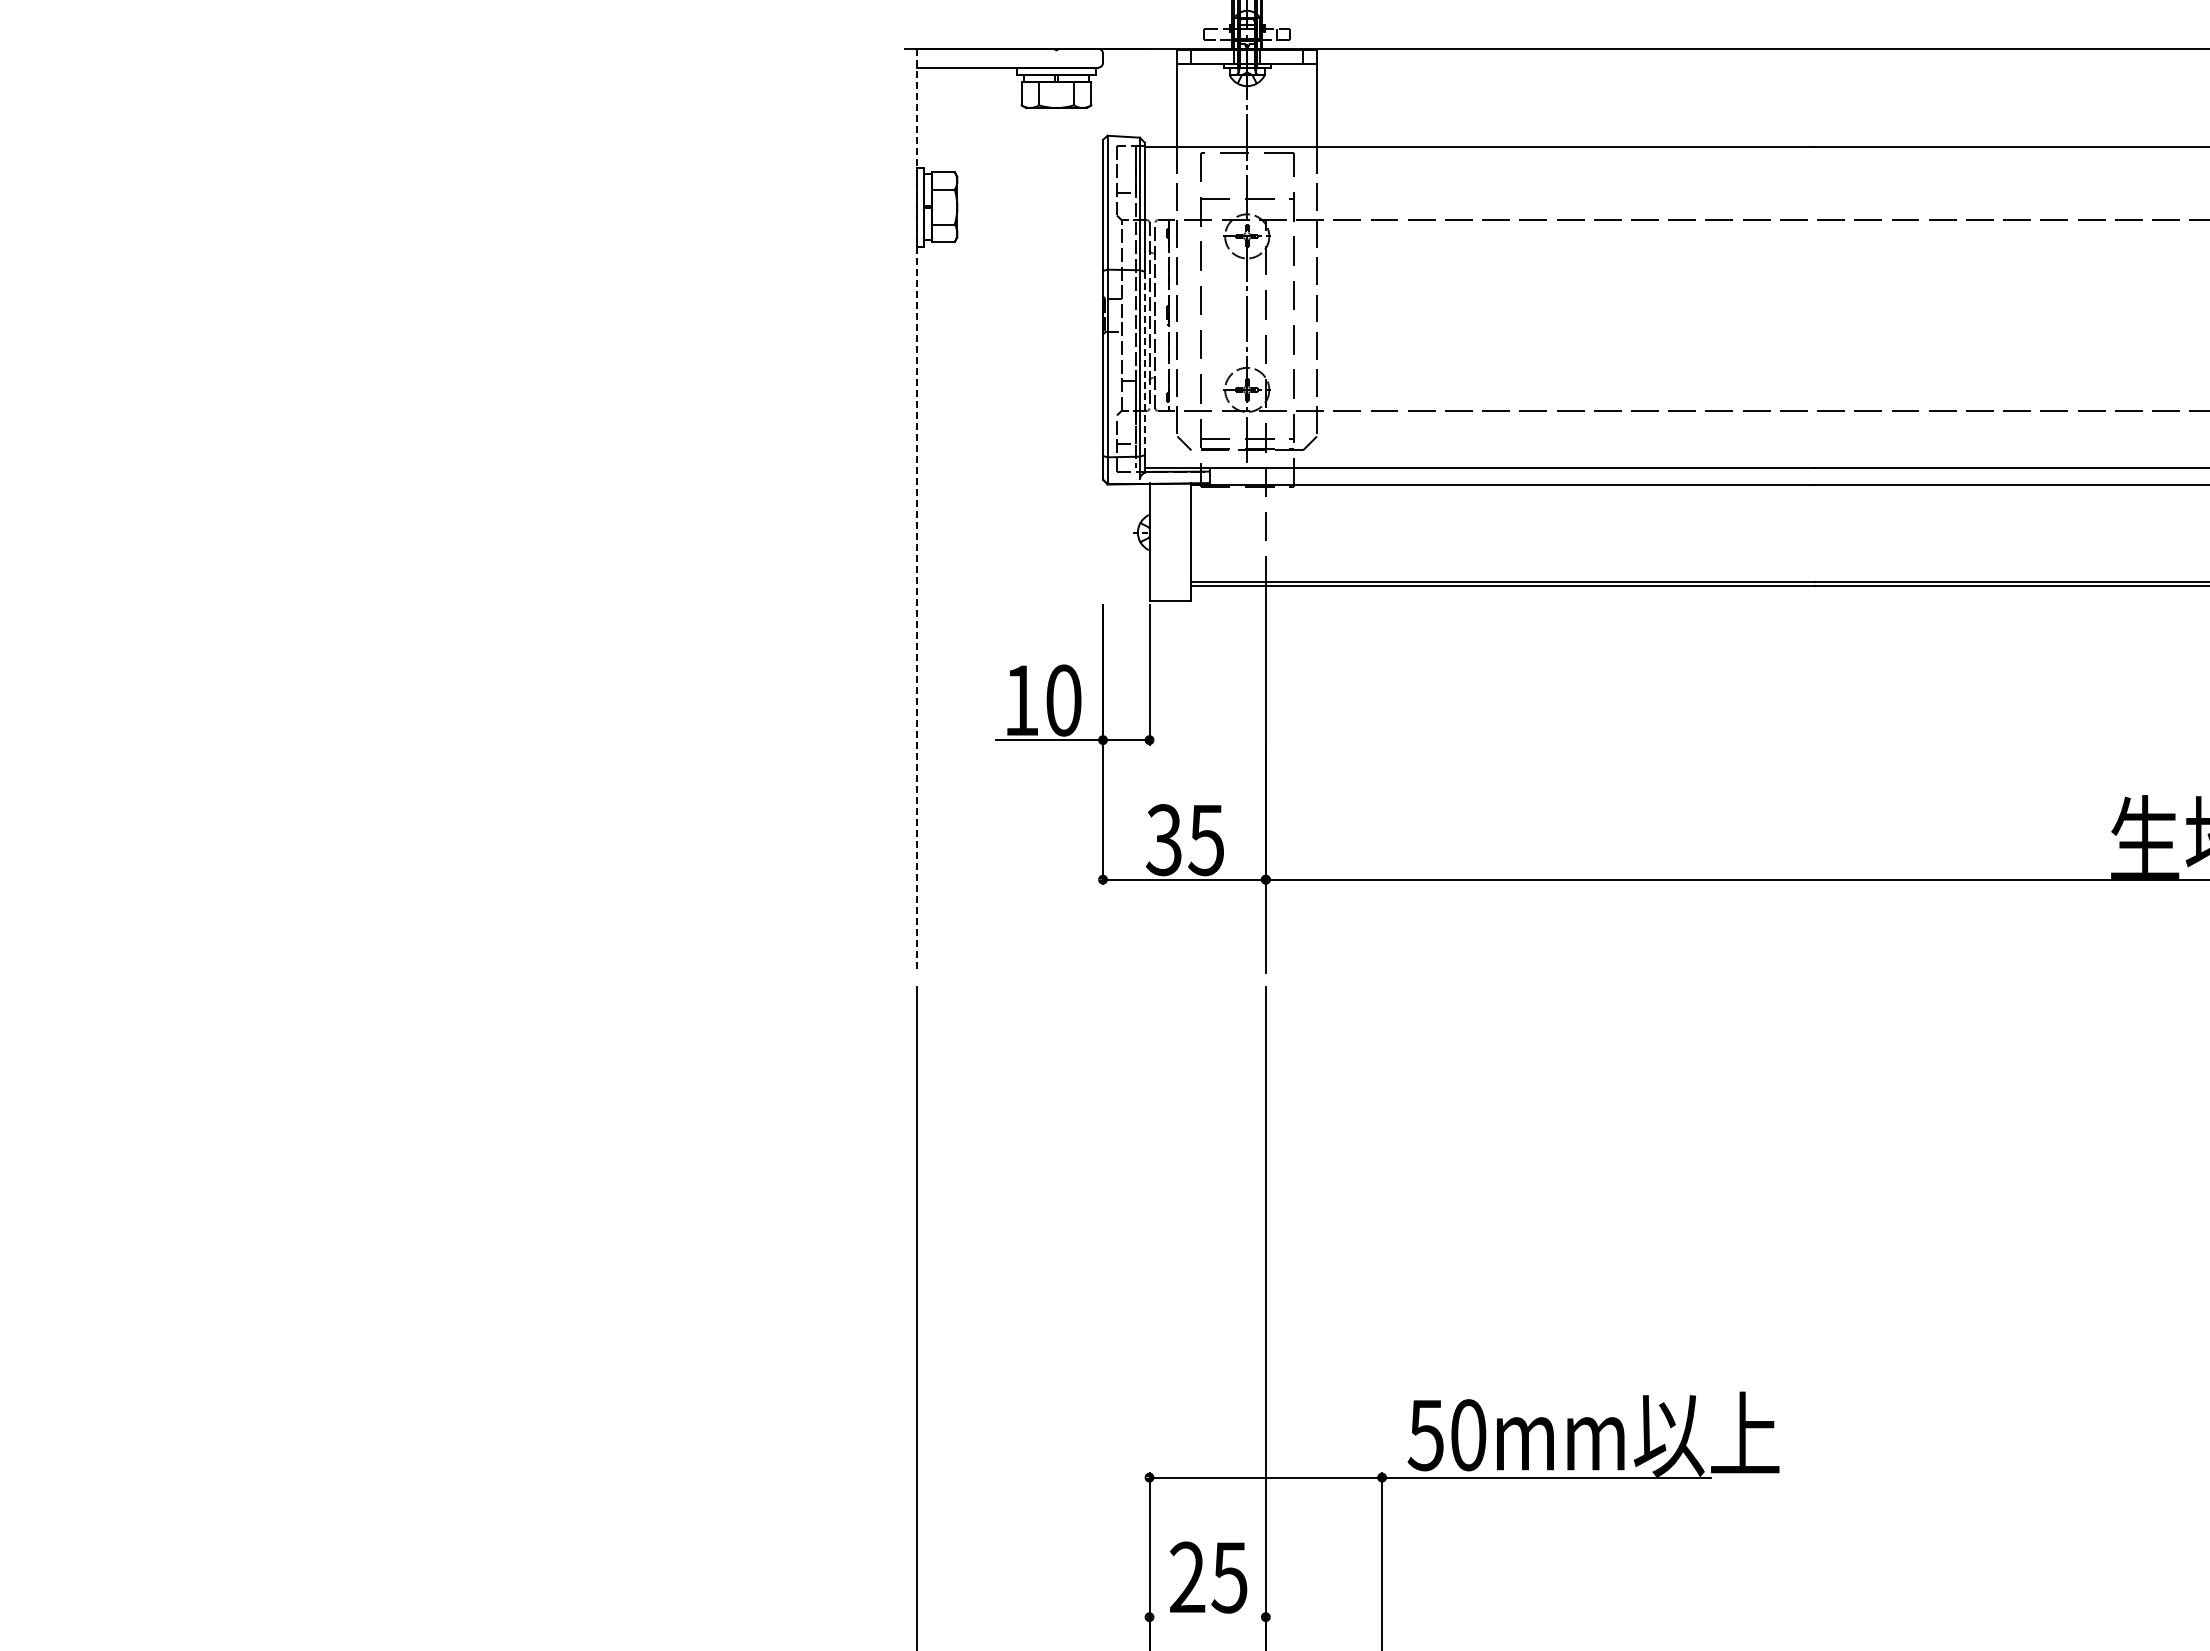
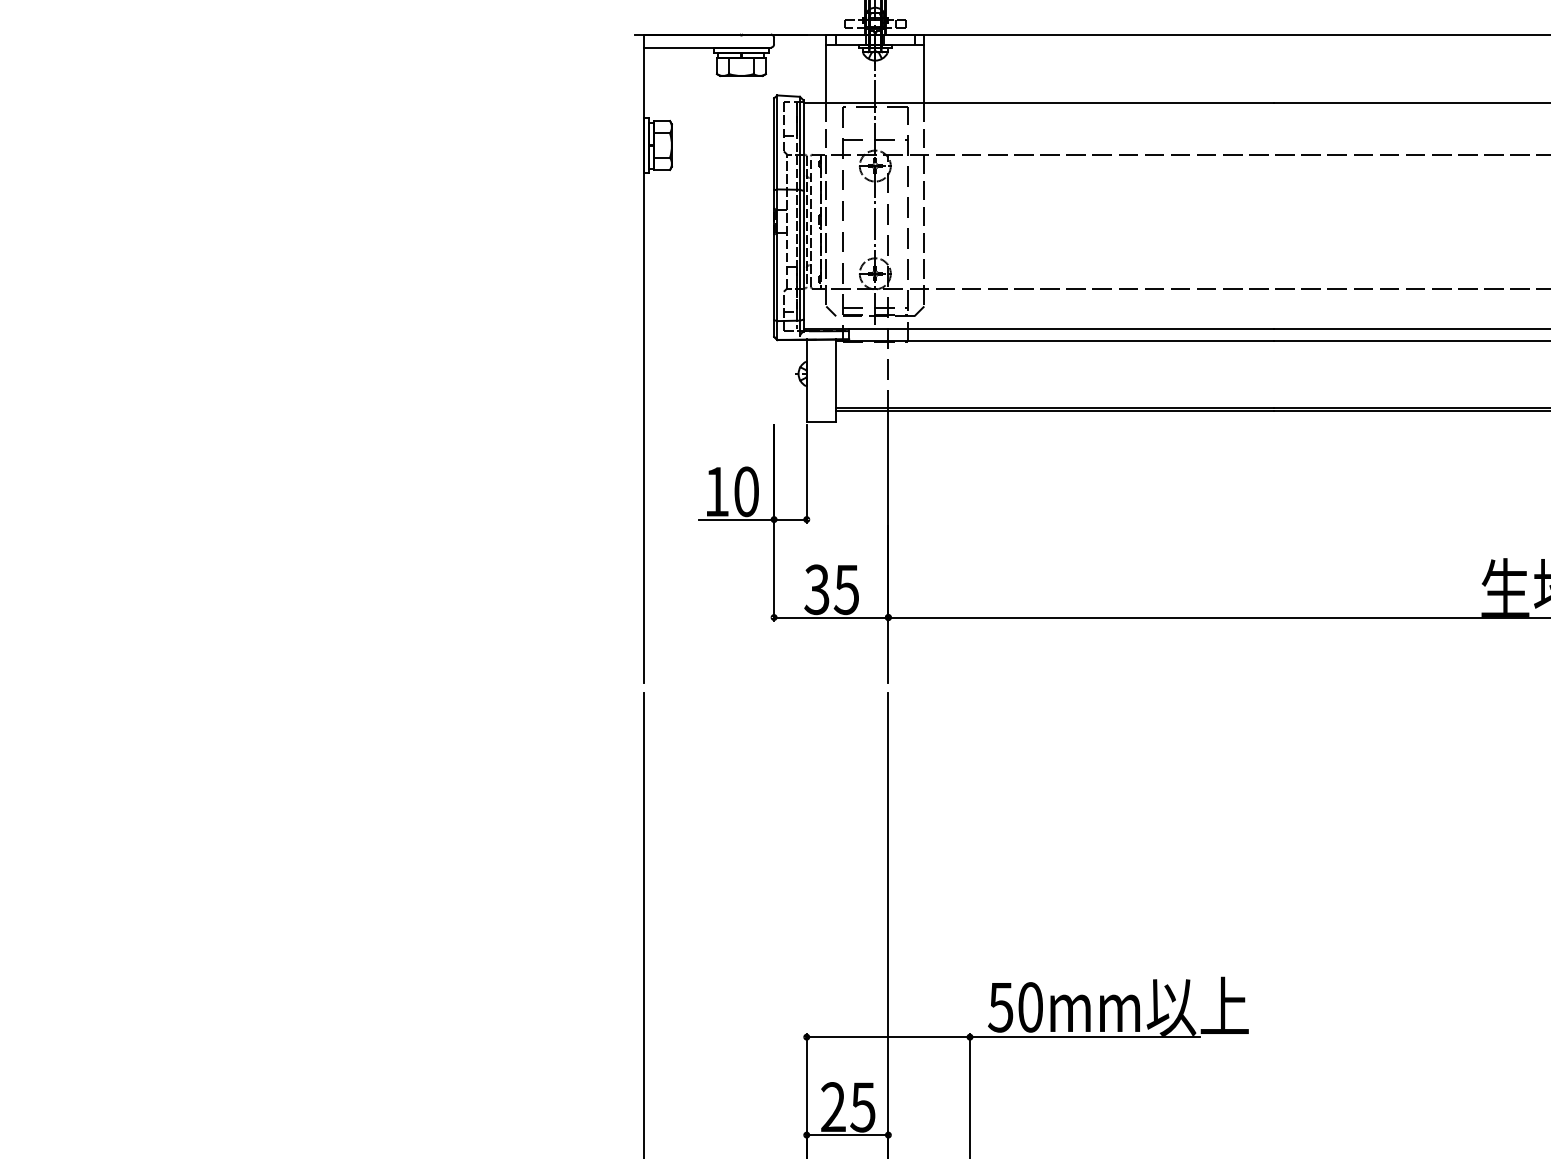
line: (1144, 363) -> (803, 255), dashed -> solid
line: (916, 510) -> (643, 358), dashed -> solid
line: (1207, 1617) -> (847, 1135), added

